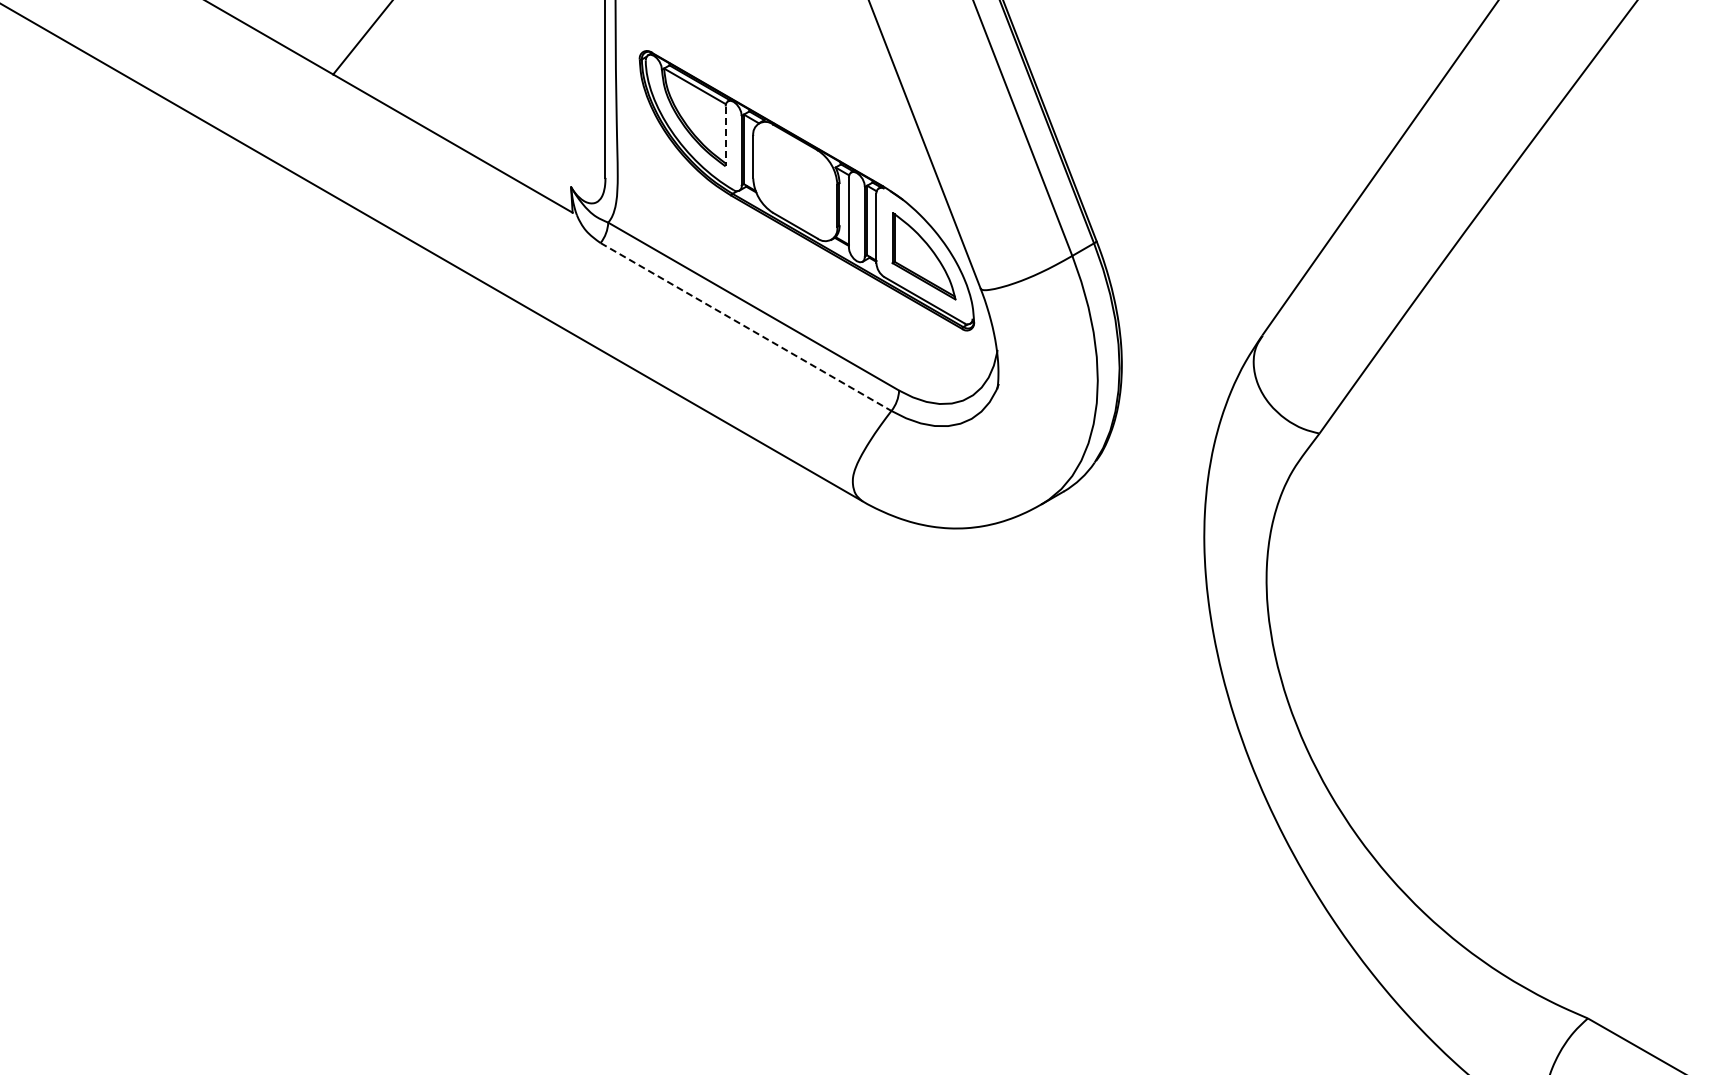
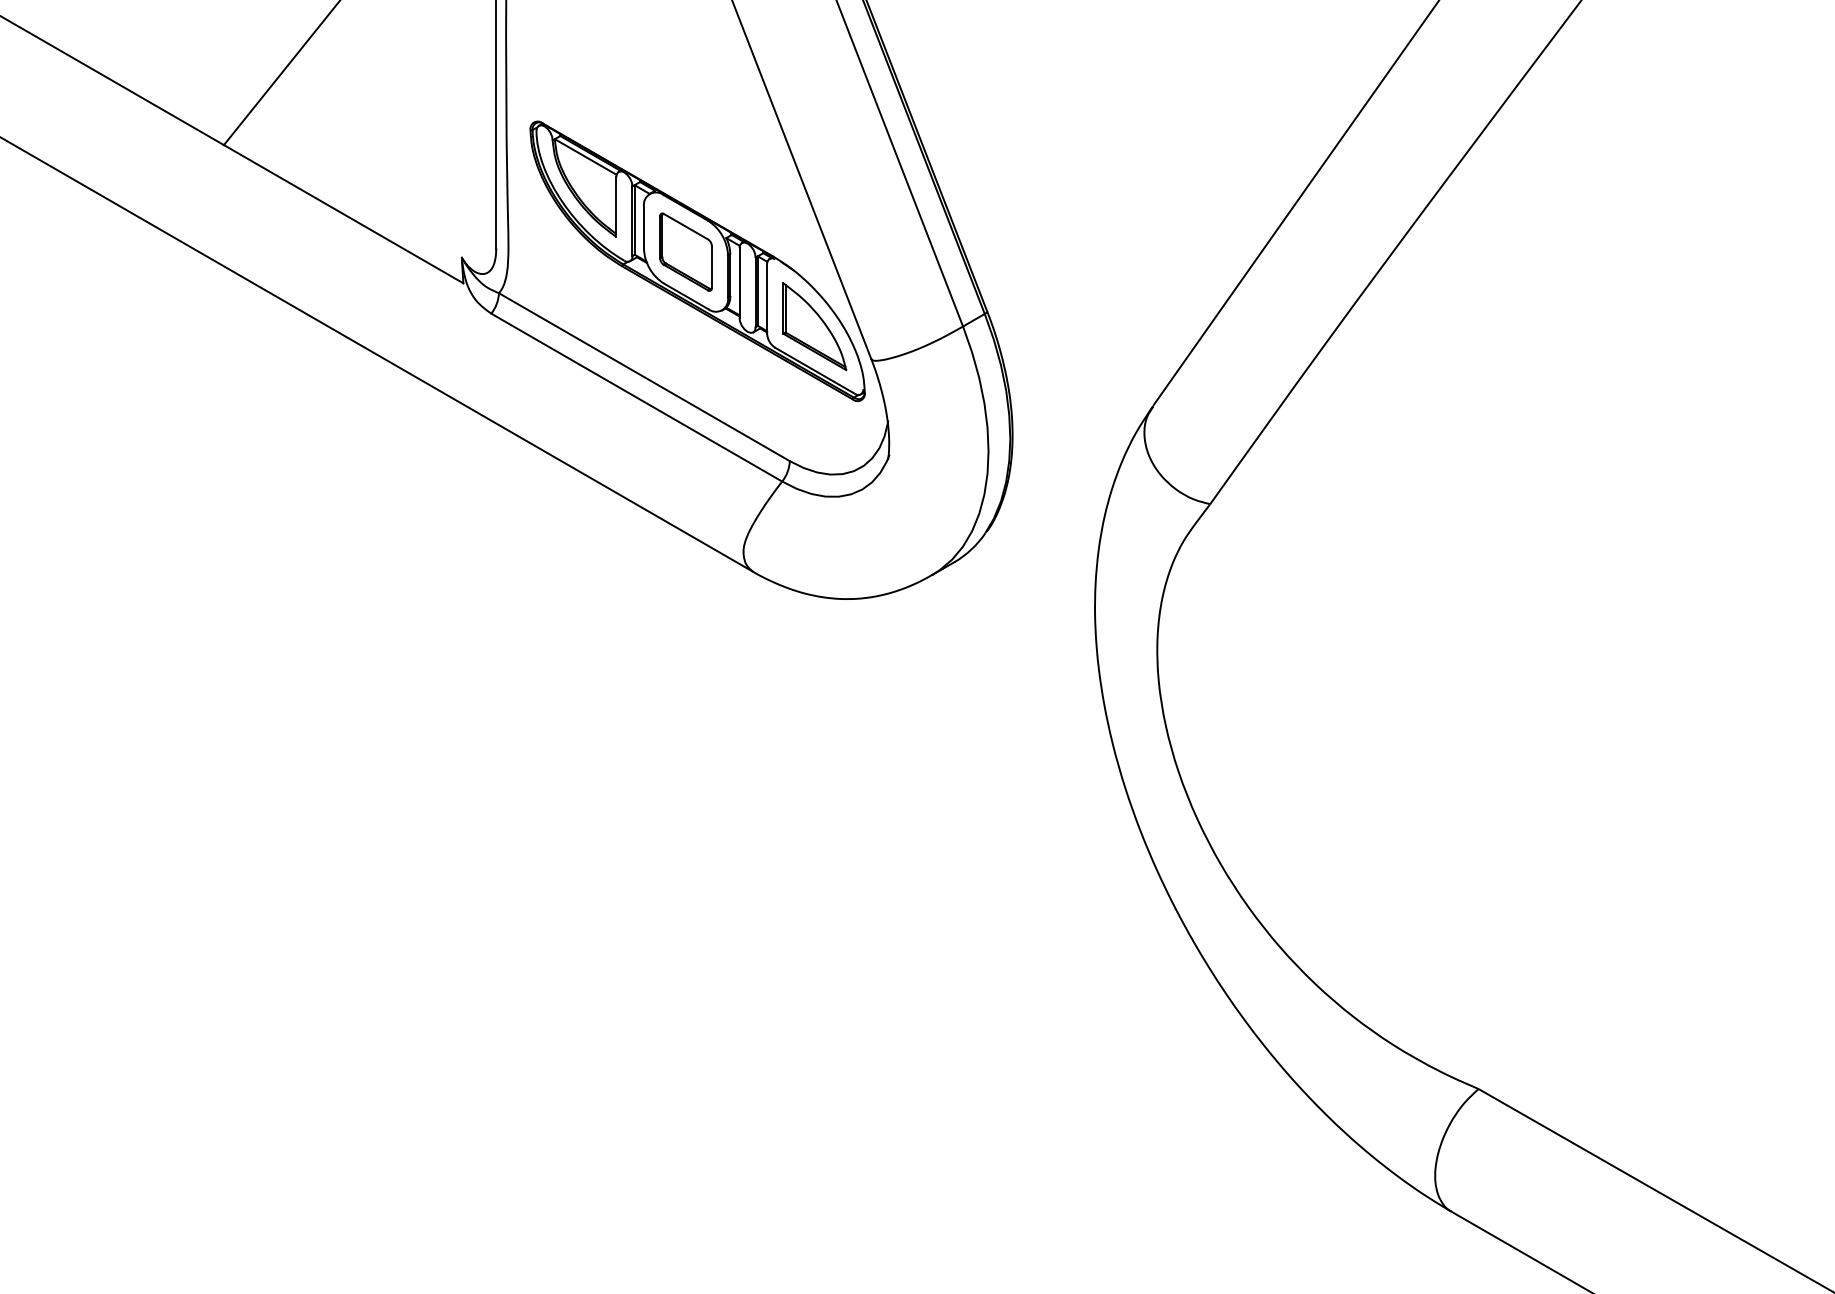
line: (725, 136) -> (616, 207), dashed -> solid
part: (794, 180) -> (685, 251), added
line: (745, 326) -> (636, 397), dashed -> solid

